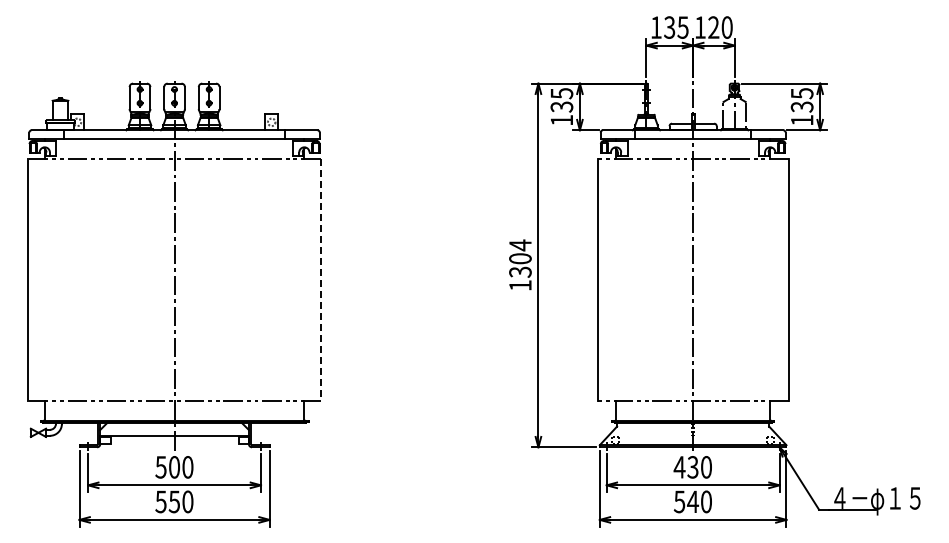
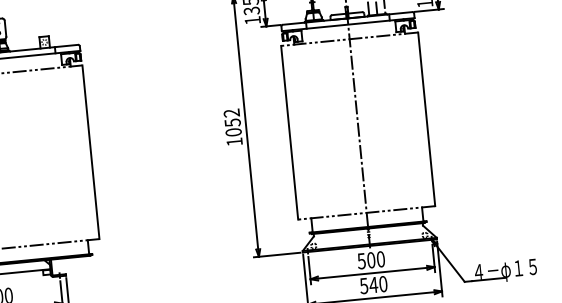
text: (520, 258) -> (232, 122), 1304 -> 1052
line: (320, 280) -> (90, 152), dashed -> solid
text: (685, 467) -> (365, 260), 430 -> 500

